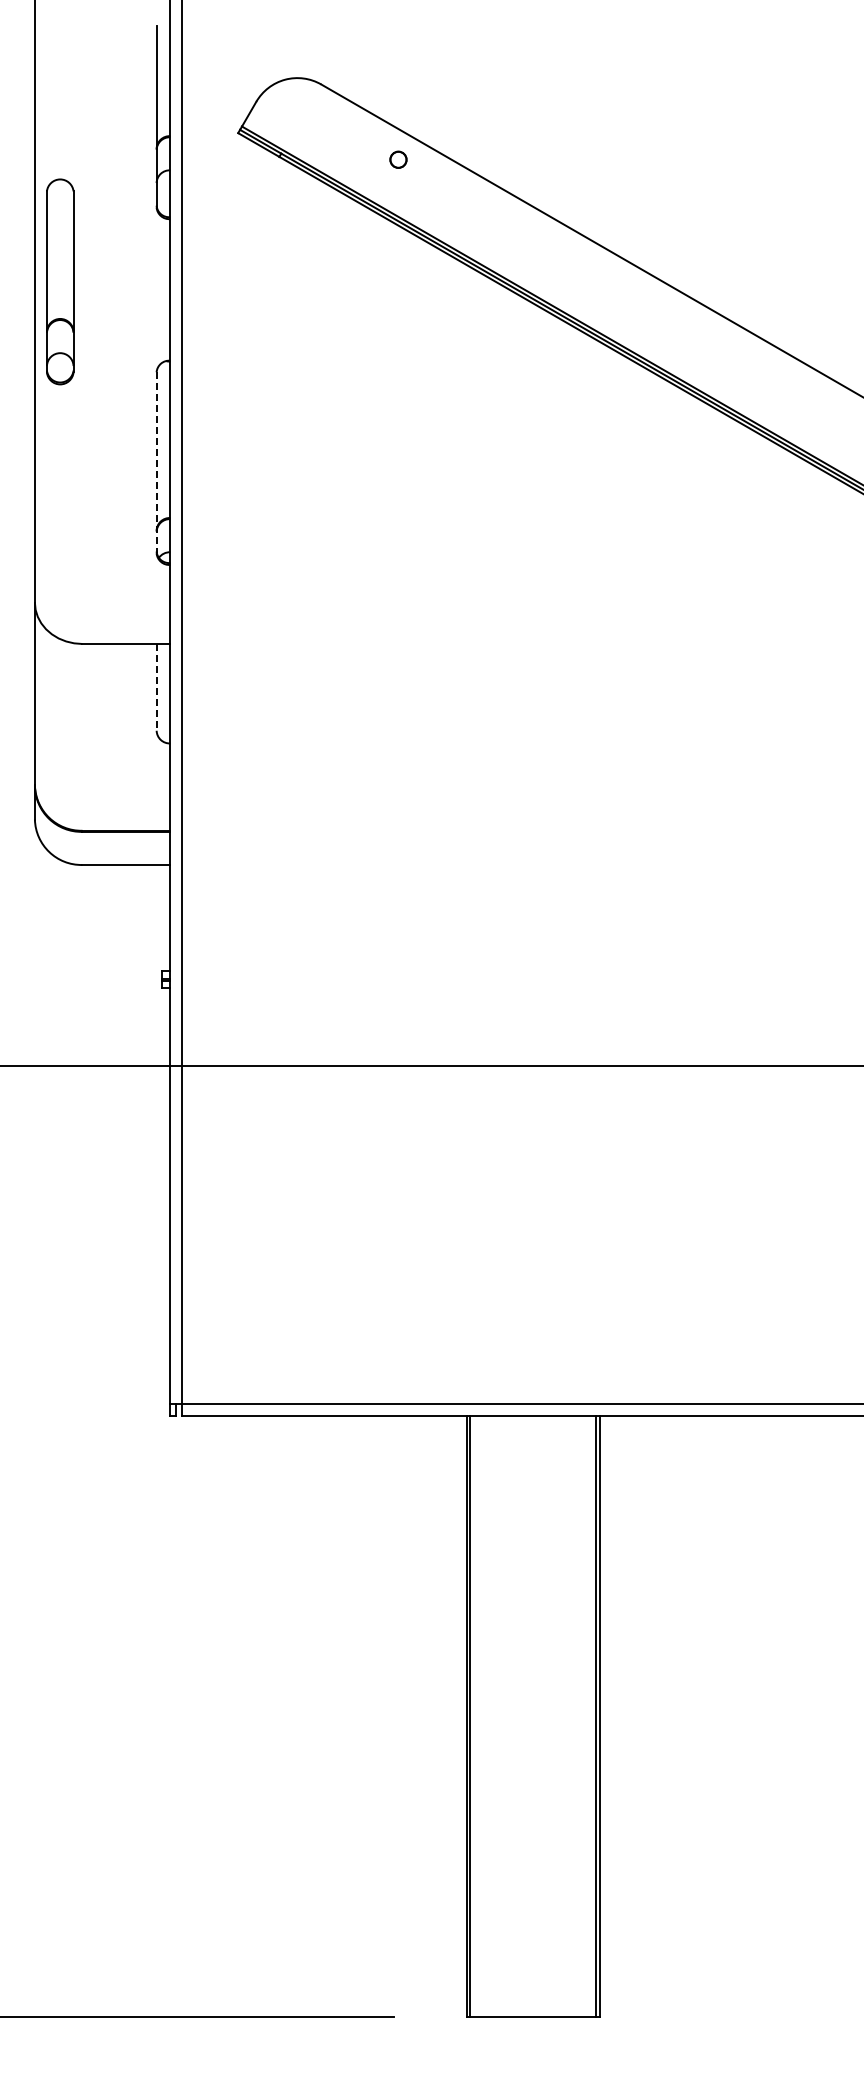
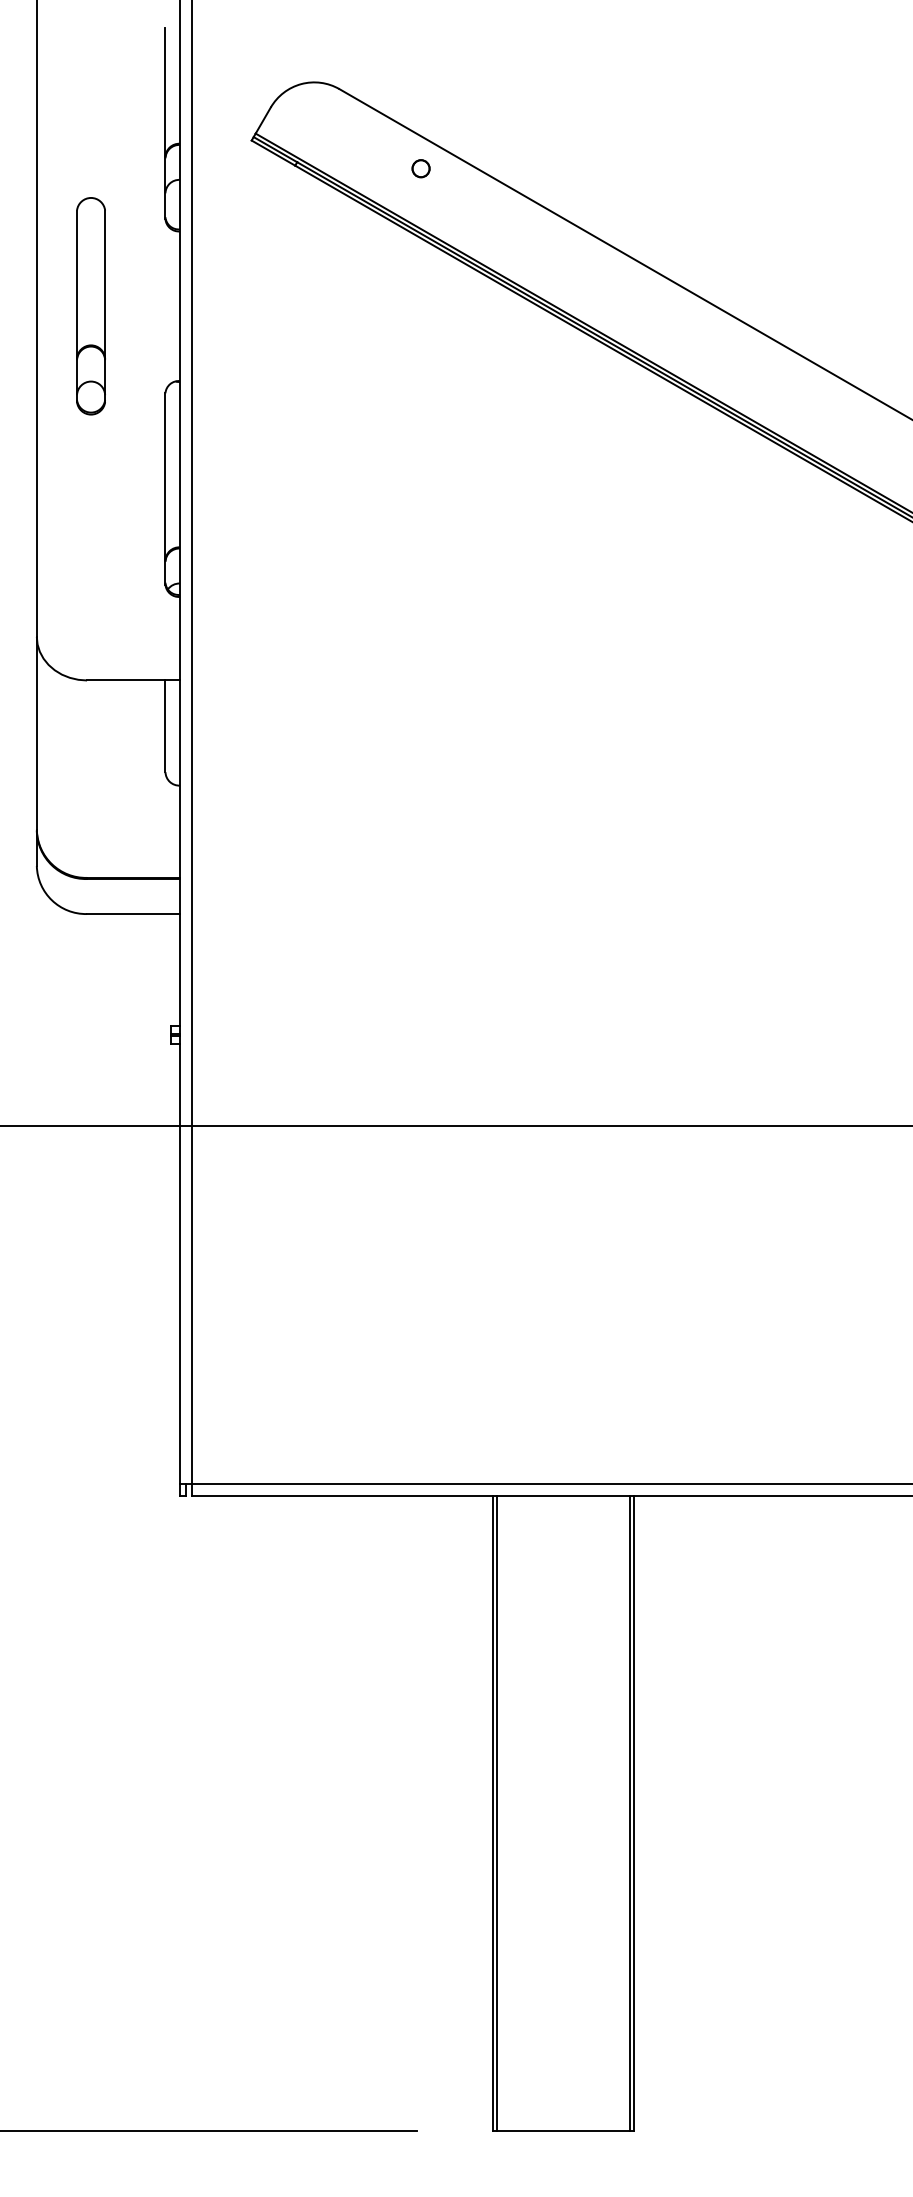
part: (60, 281) -> (91, 305), moved
line: (156, 462) -> (165, 488), dashed -> solid
line: (156, 687) -> (165, 726), dashed -> solid

